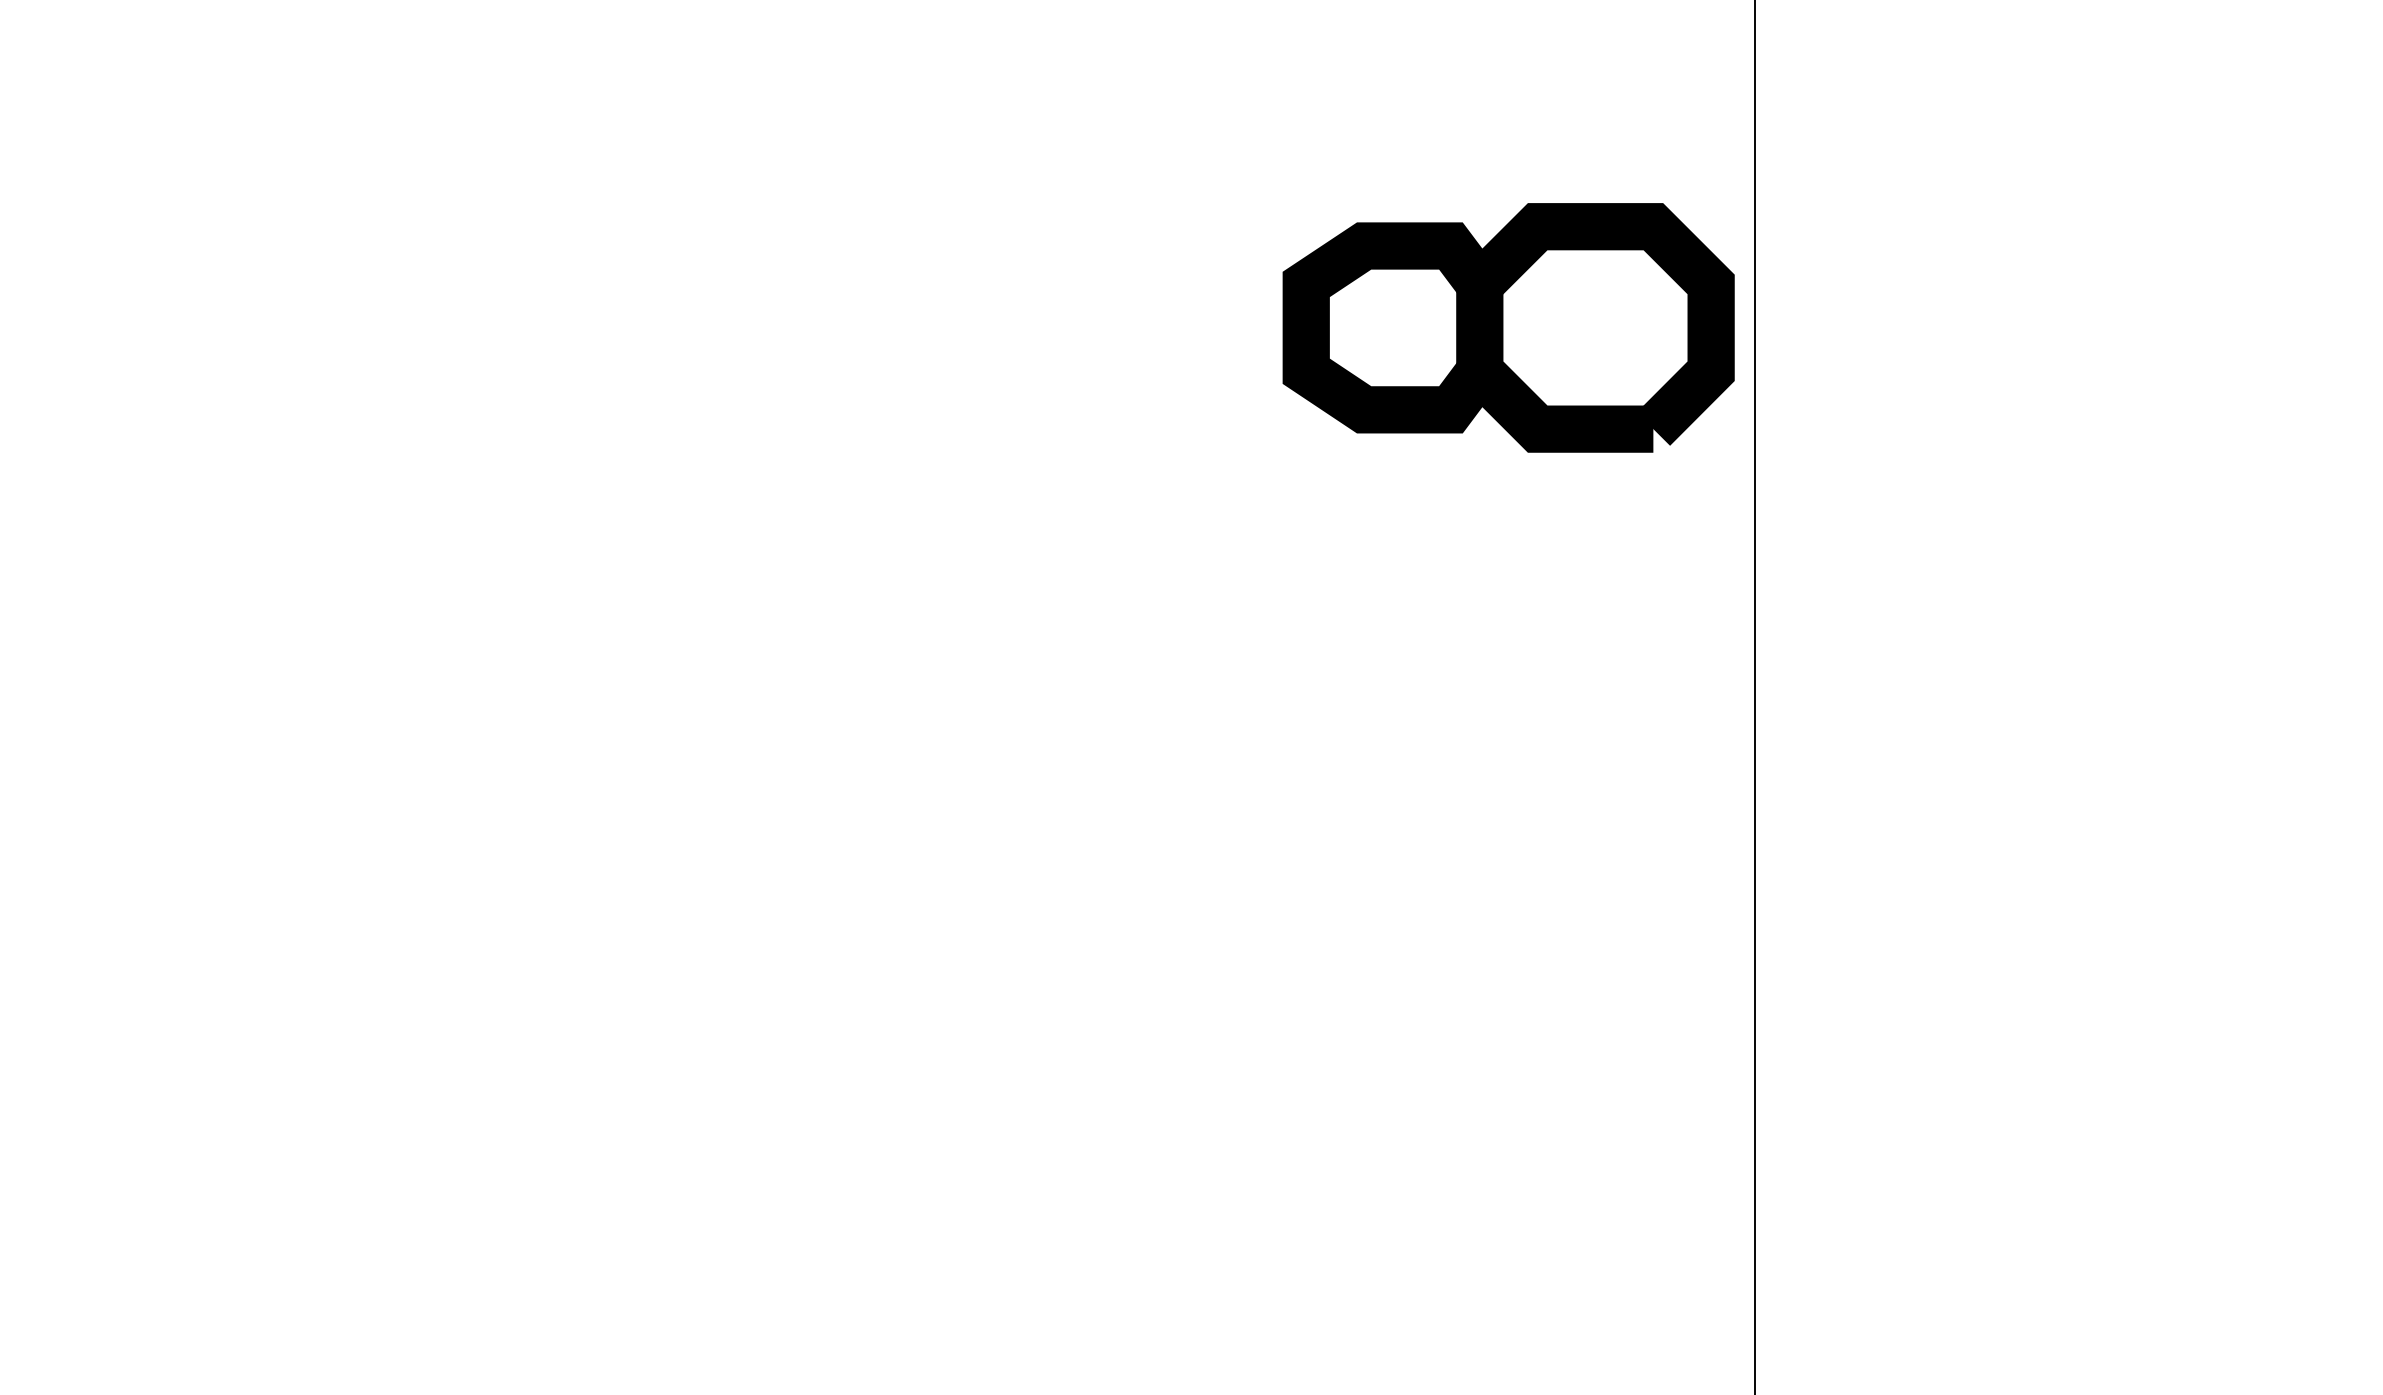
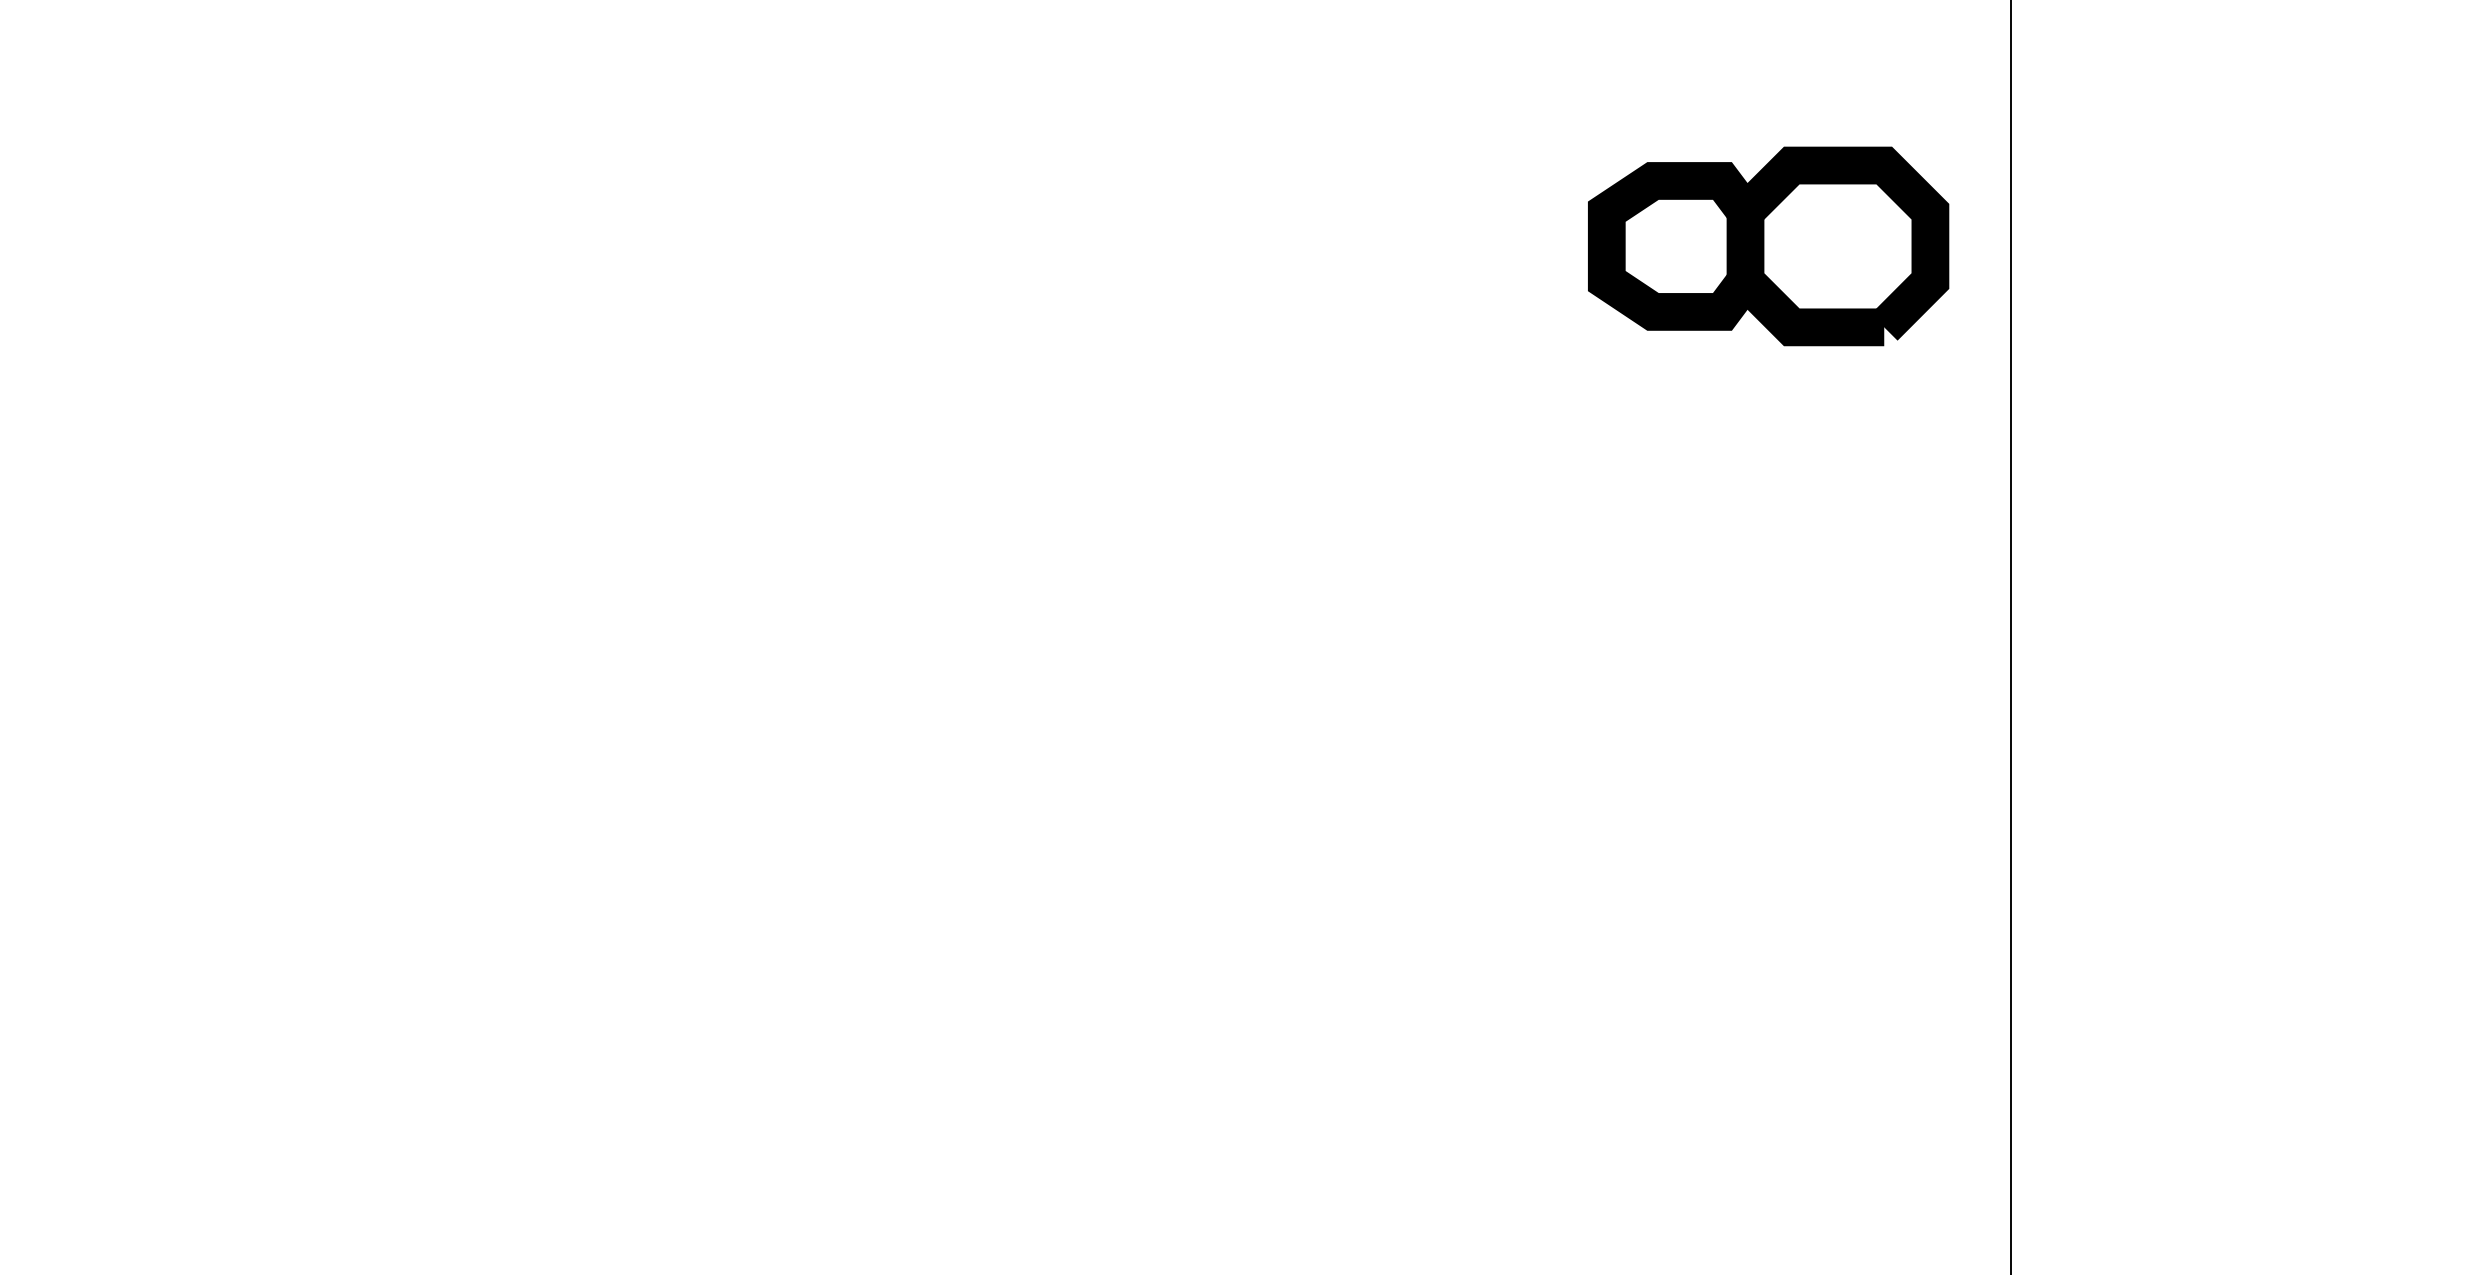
part: (1508, 327) -> (1768, 246), moved

